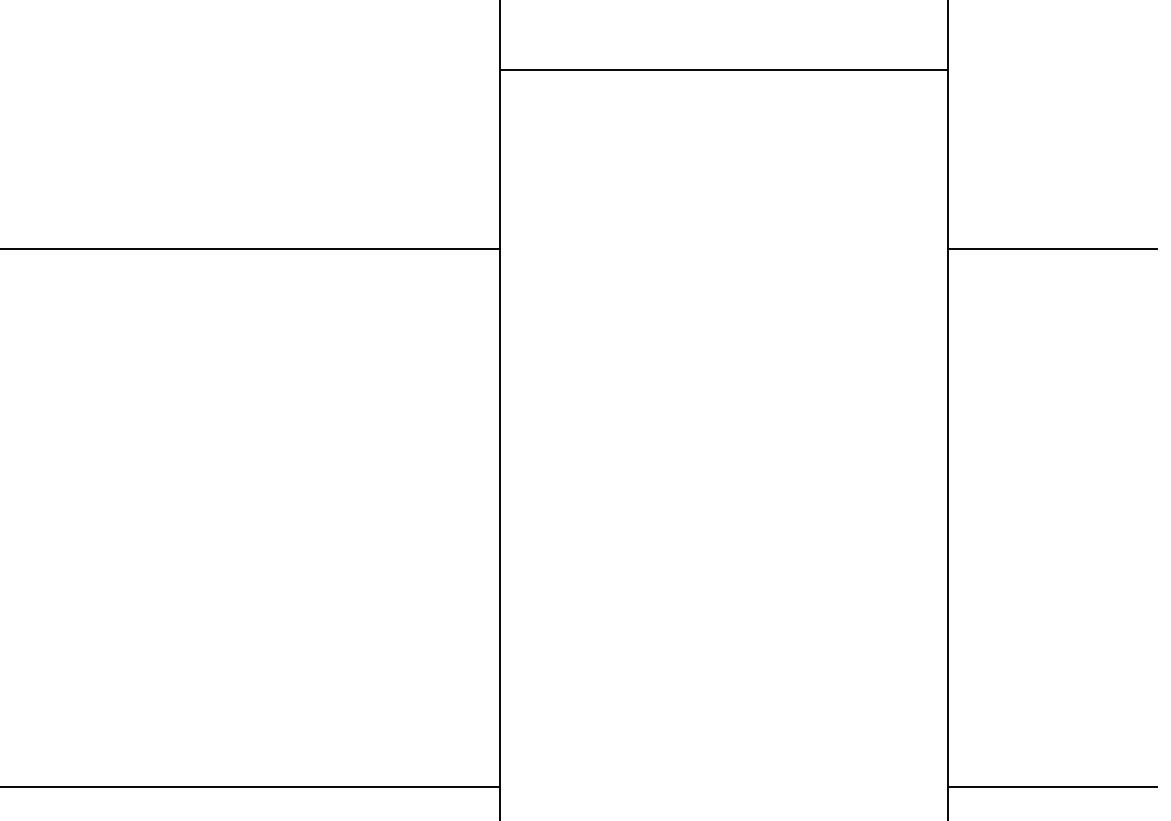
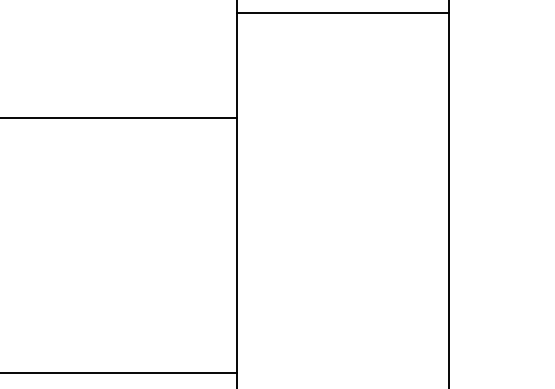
line: (722, 70) -> (342, 13), moved
line: (1051, 250) -> (498, 118), removed
line: (1051, 786) -> (498, 372), removed

